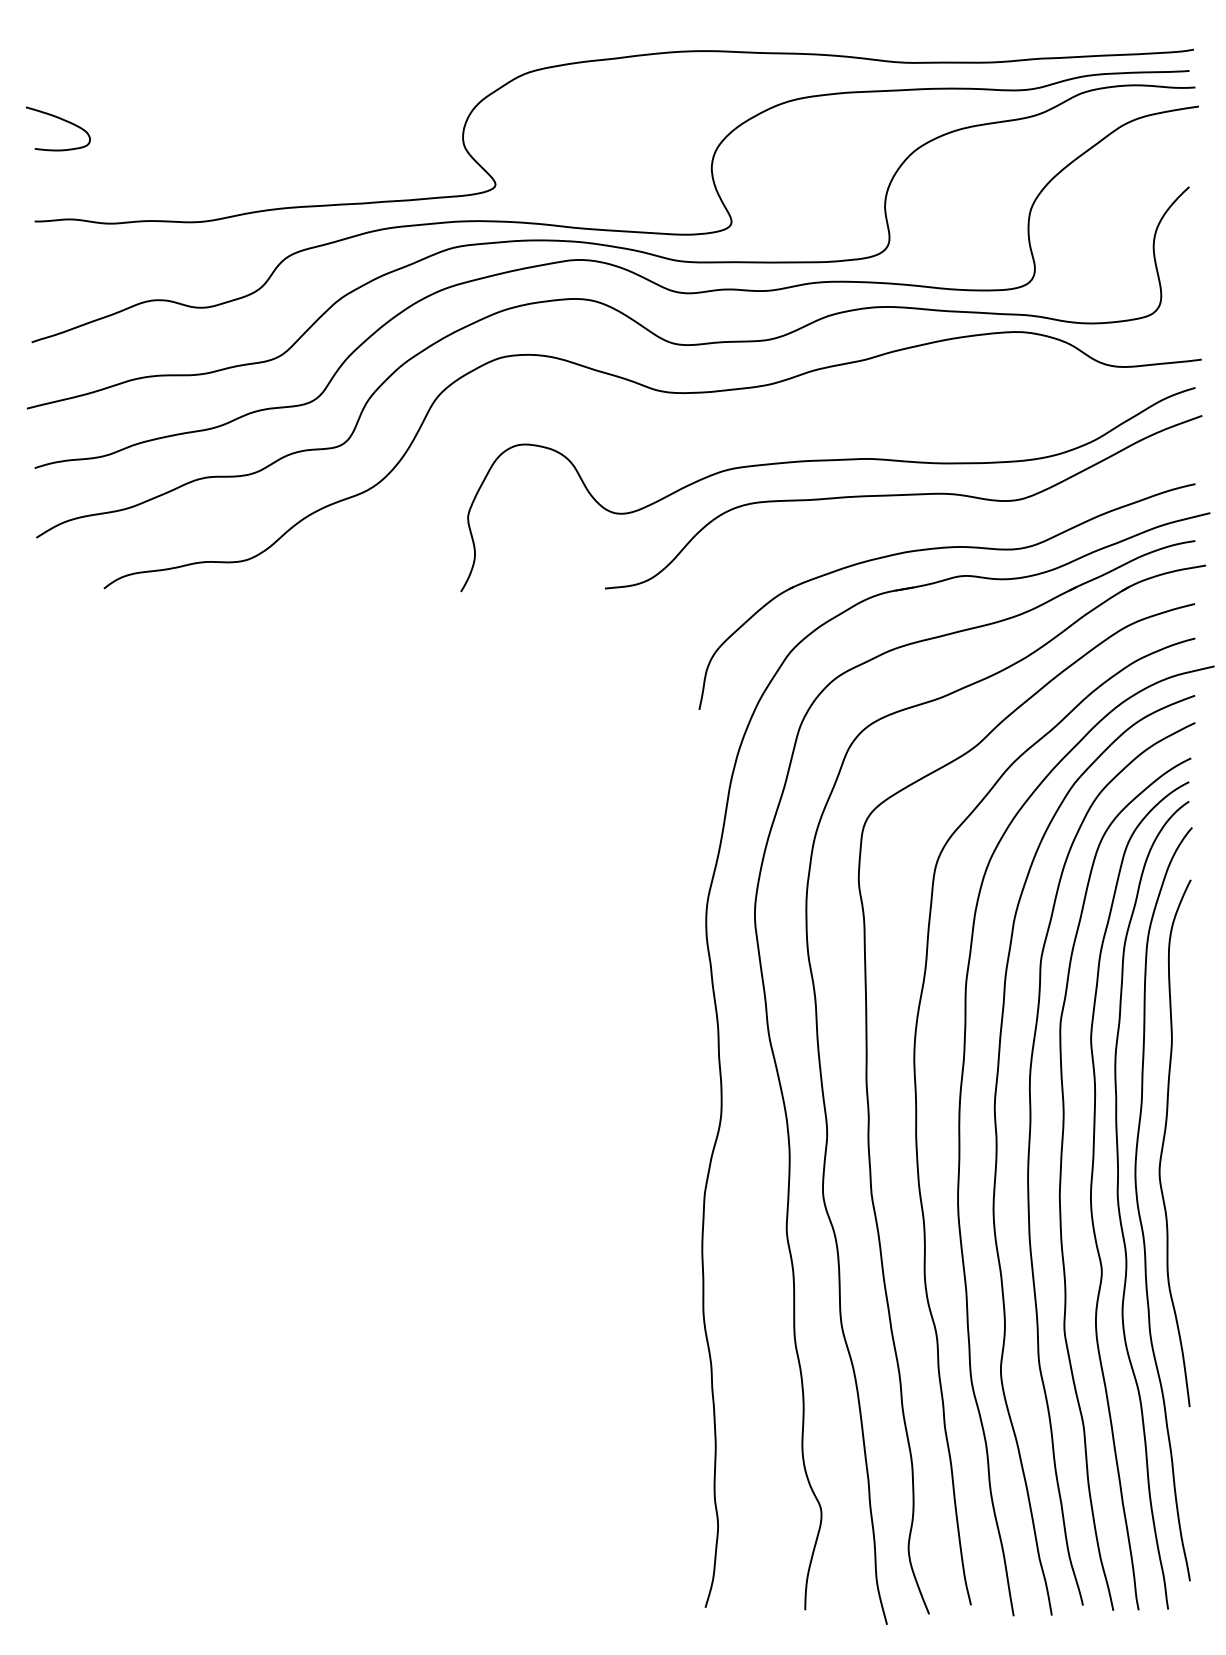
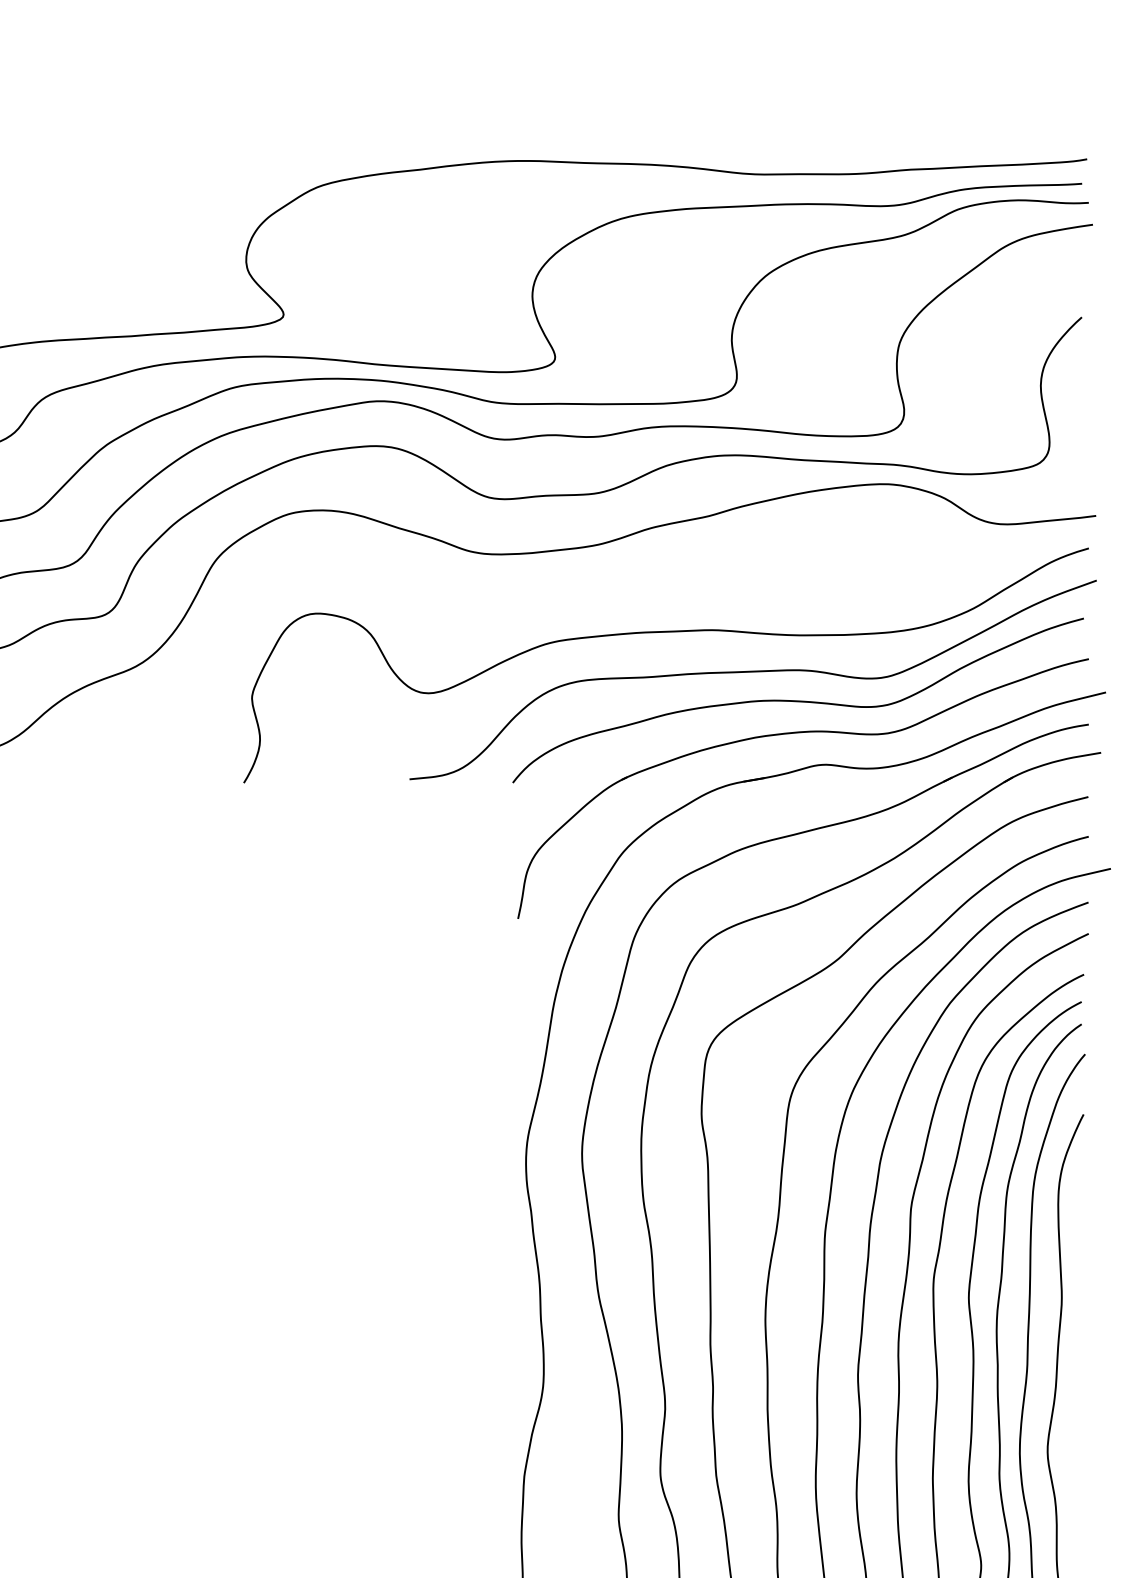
curve: (942, 520) -> (797, 700), added

